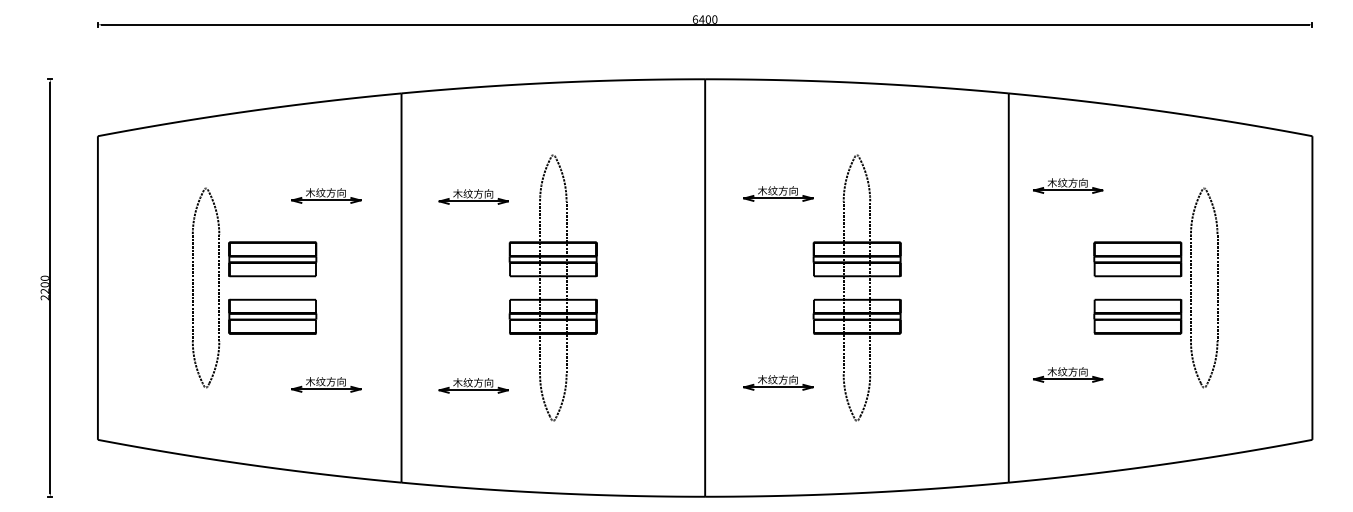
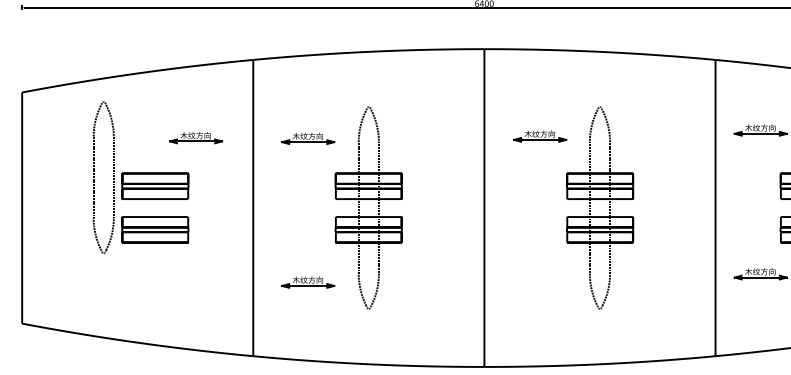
part: (193, 287) -> (94, 177), moved
part: (778, 382) -> (540, 279), removed
part: (326, 384) -> (196, 281), removed

